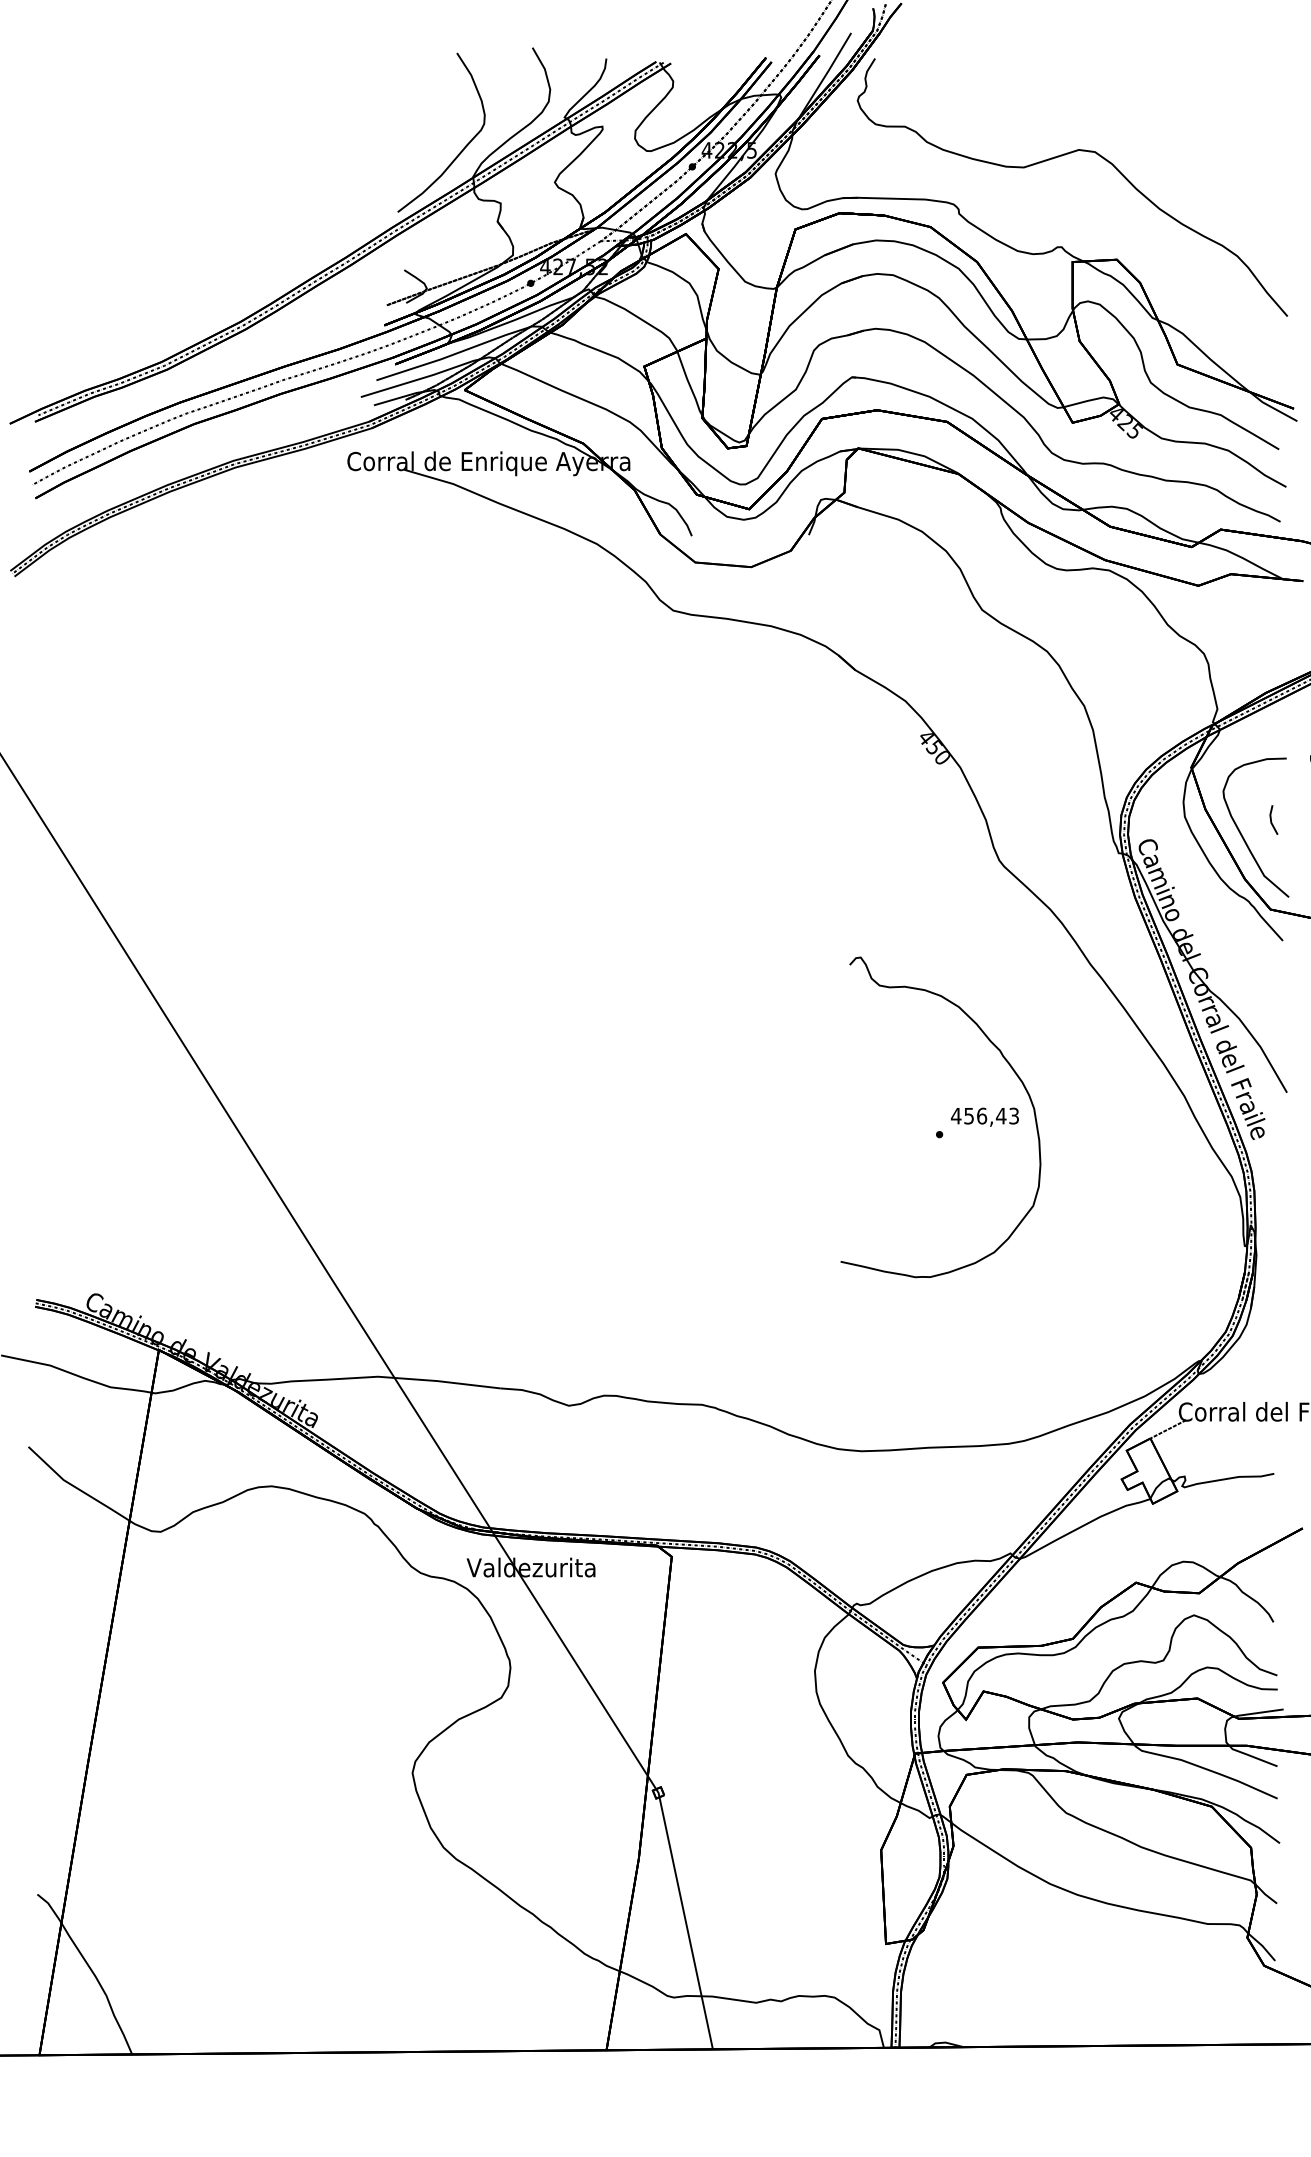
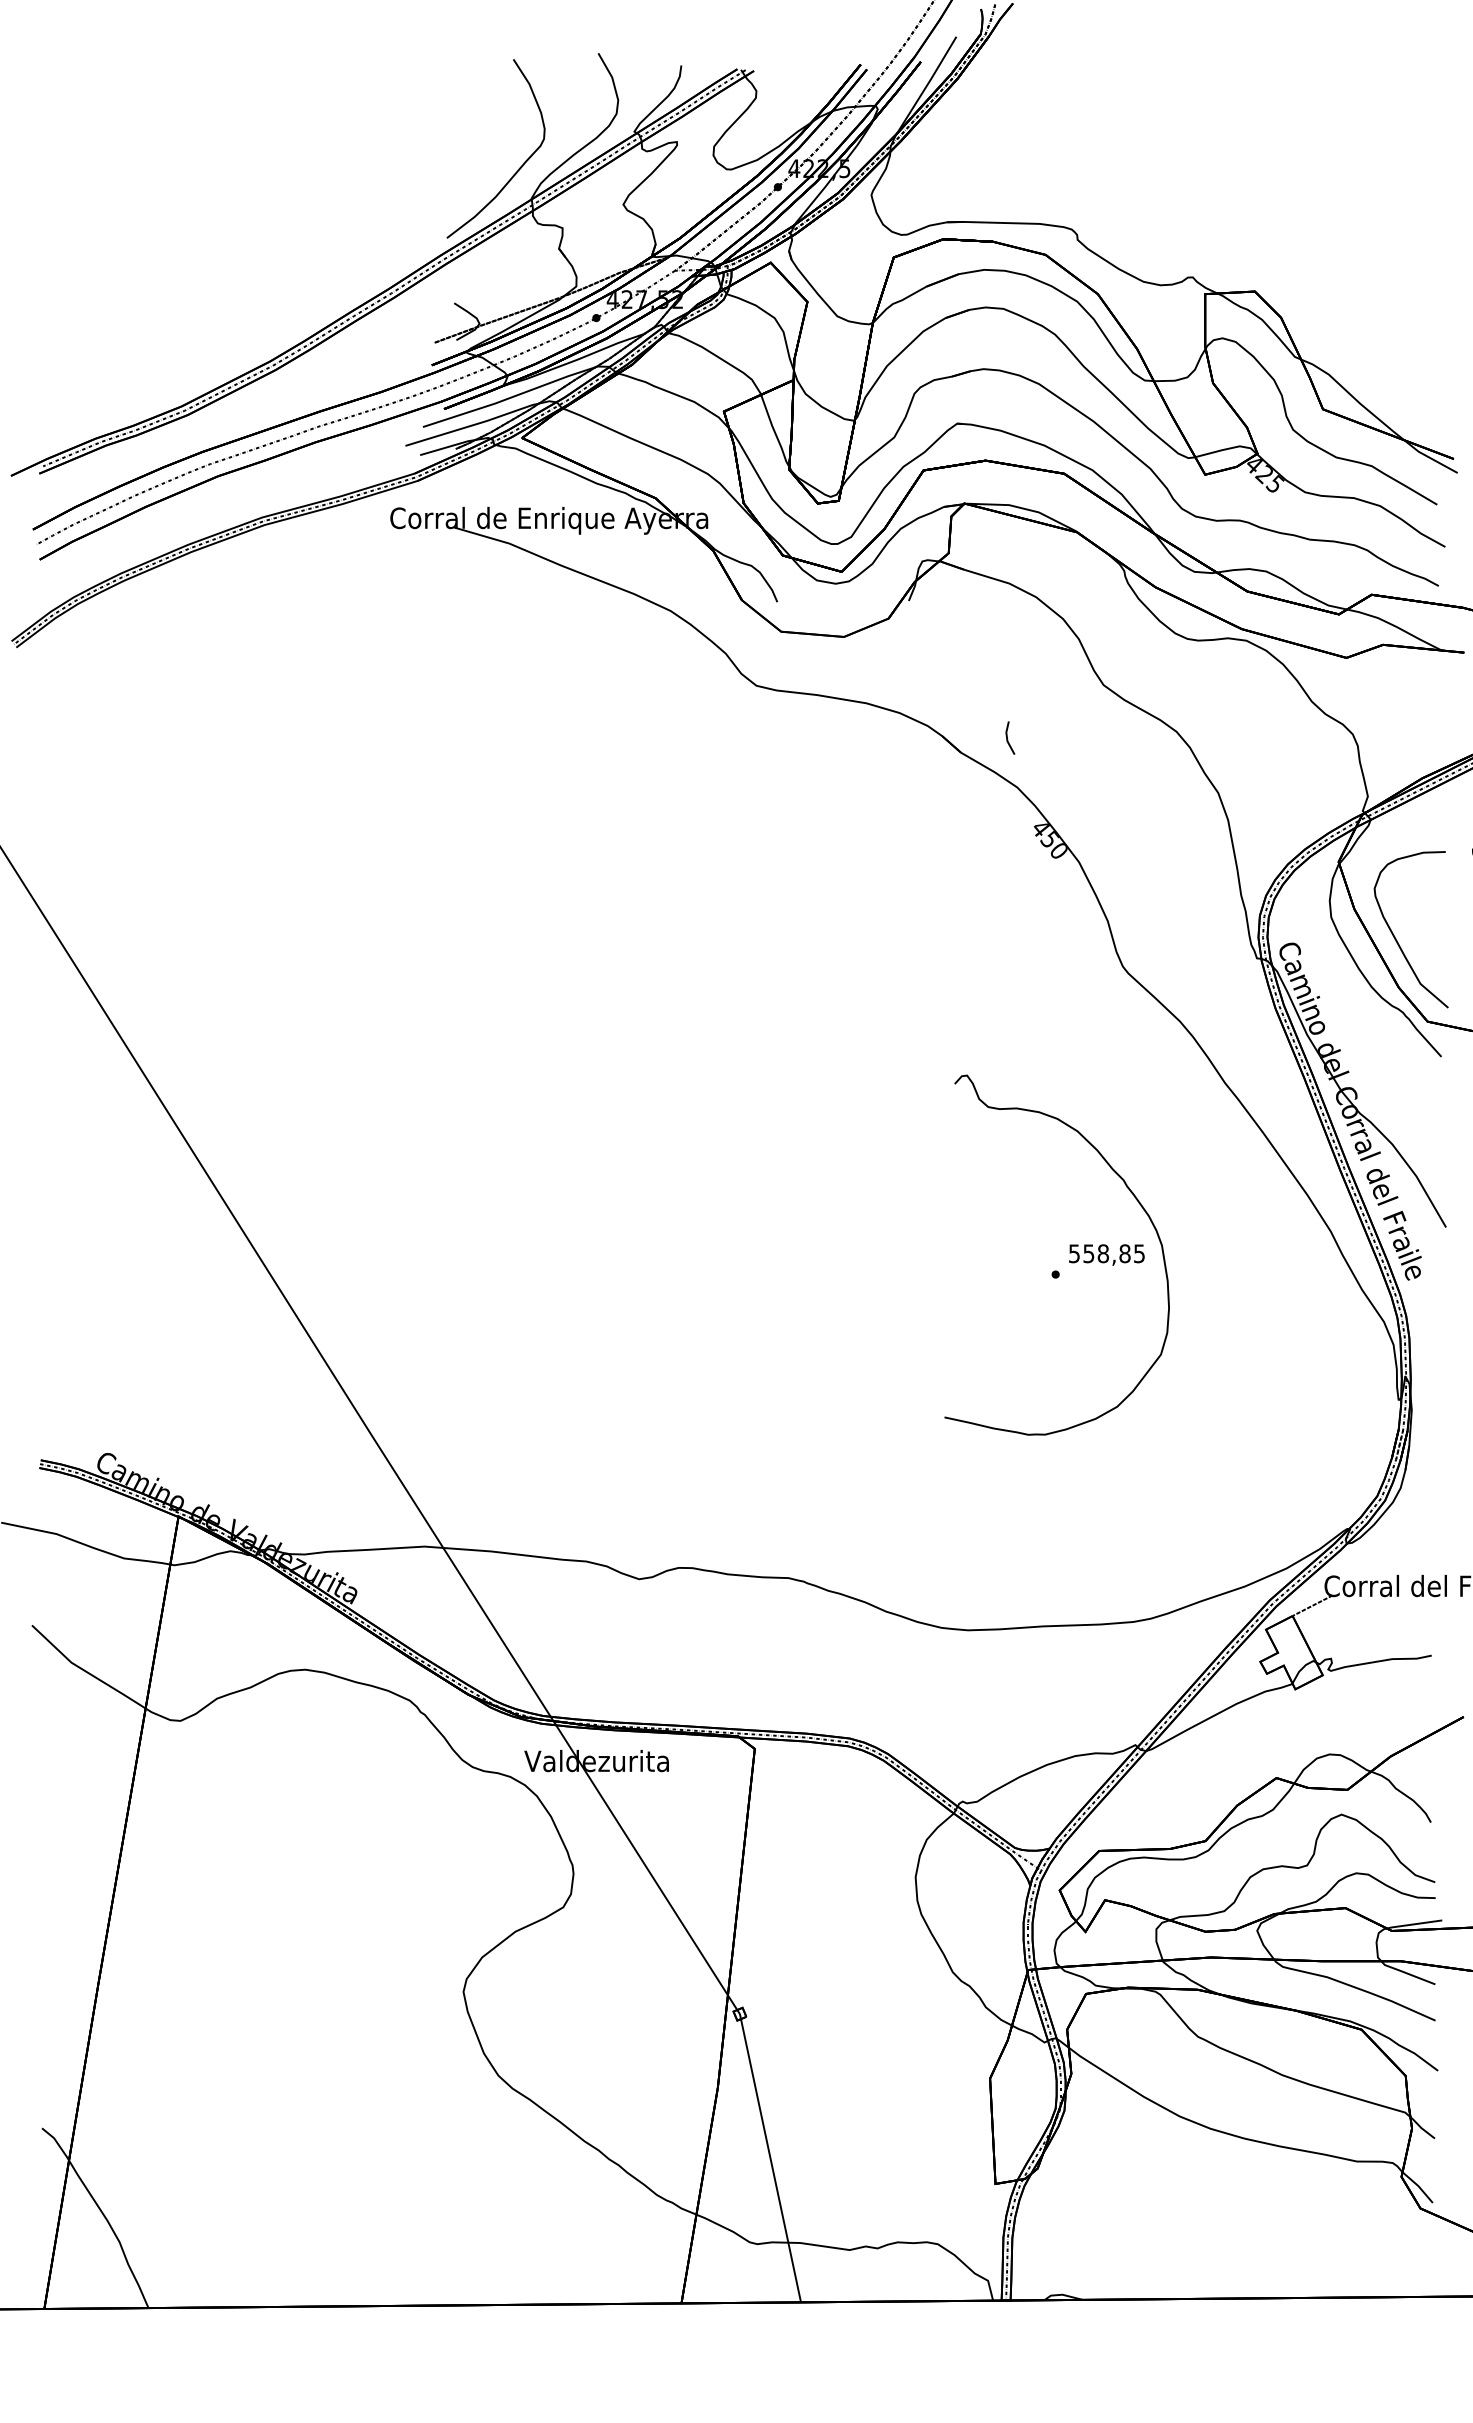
curve: (1062, 156) -> (1193, 175), removed
line: (1272, 821) -> (1008, 739), moved
text: (984, 1115) -> (1106, 1253), 456,43 -> 558,85

